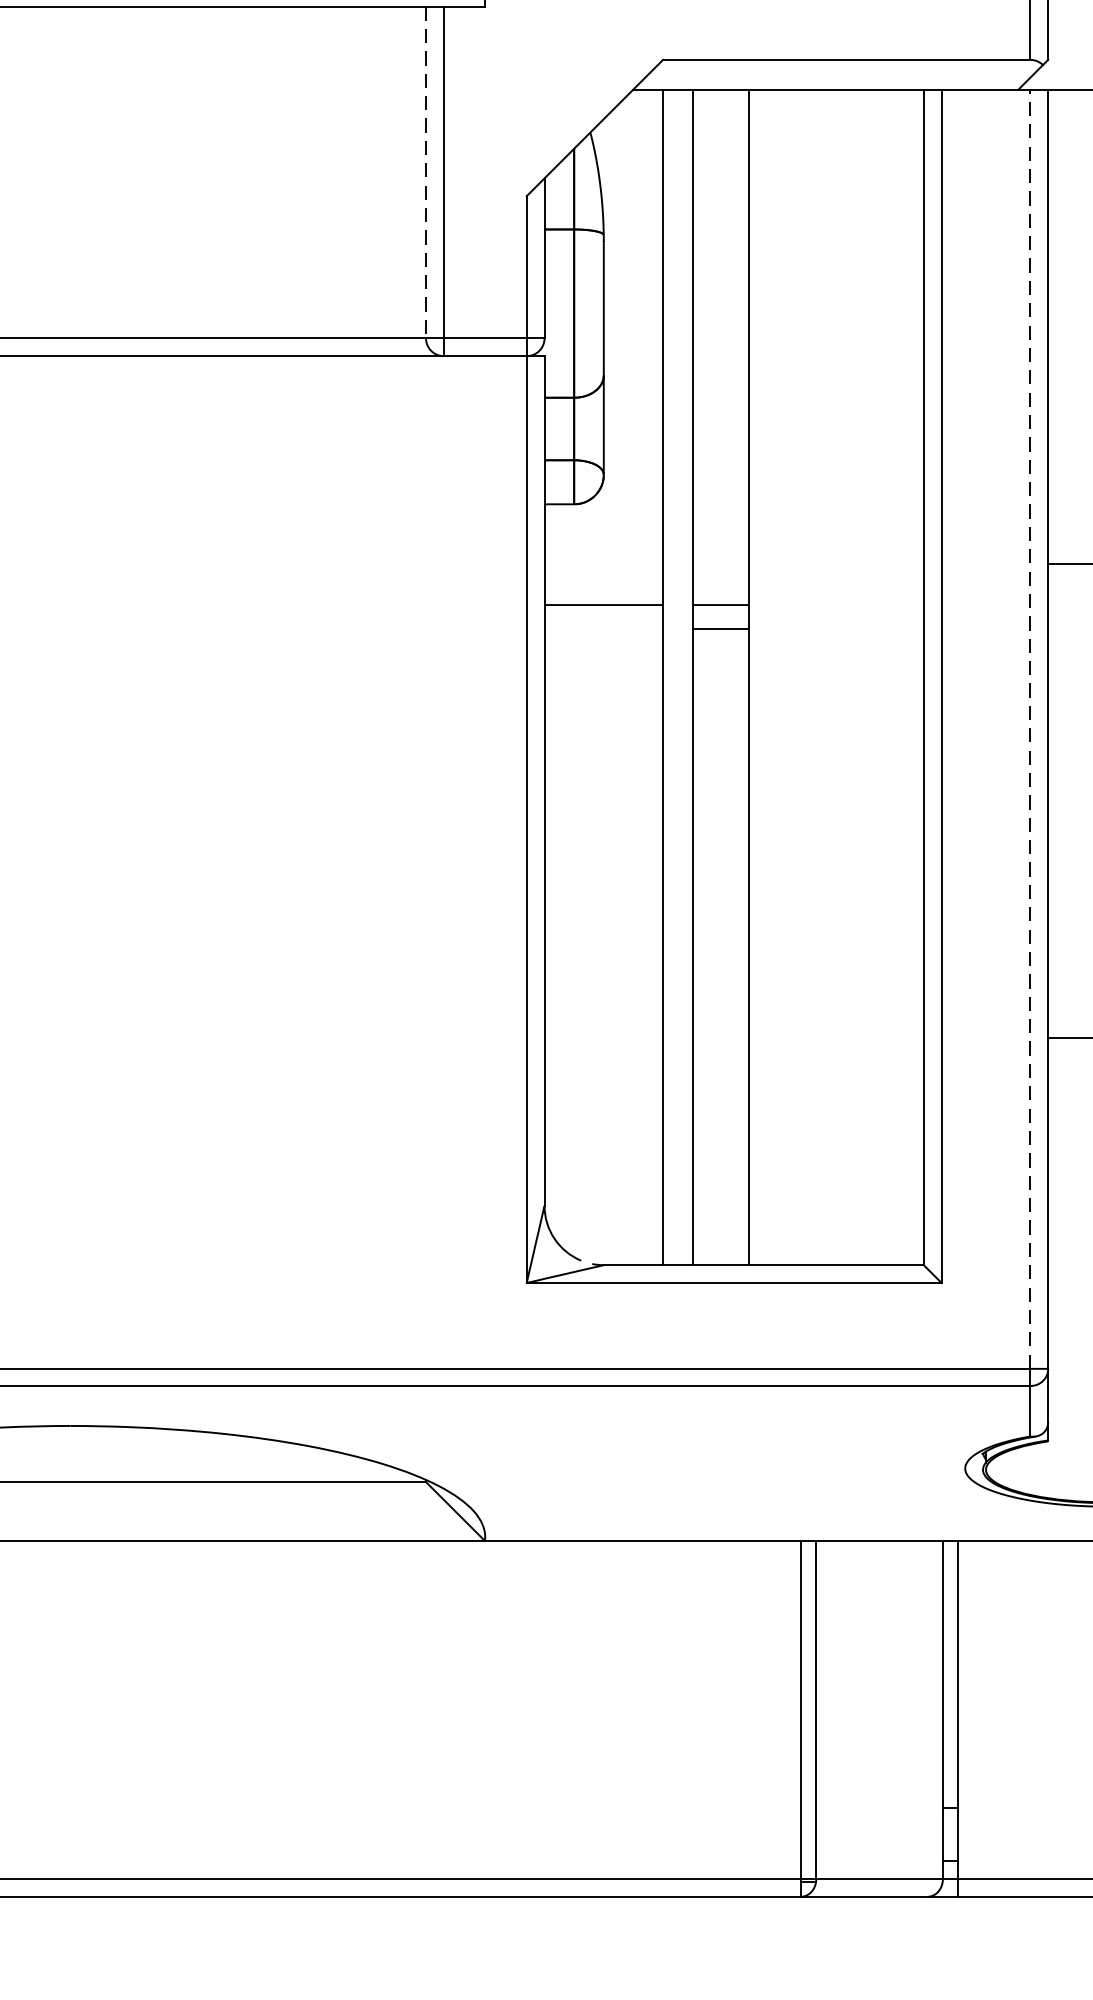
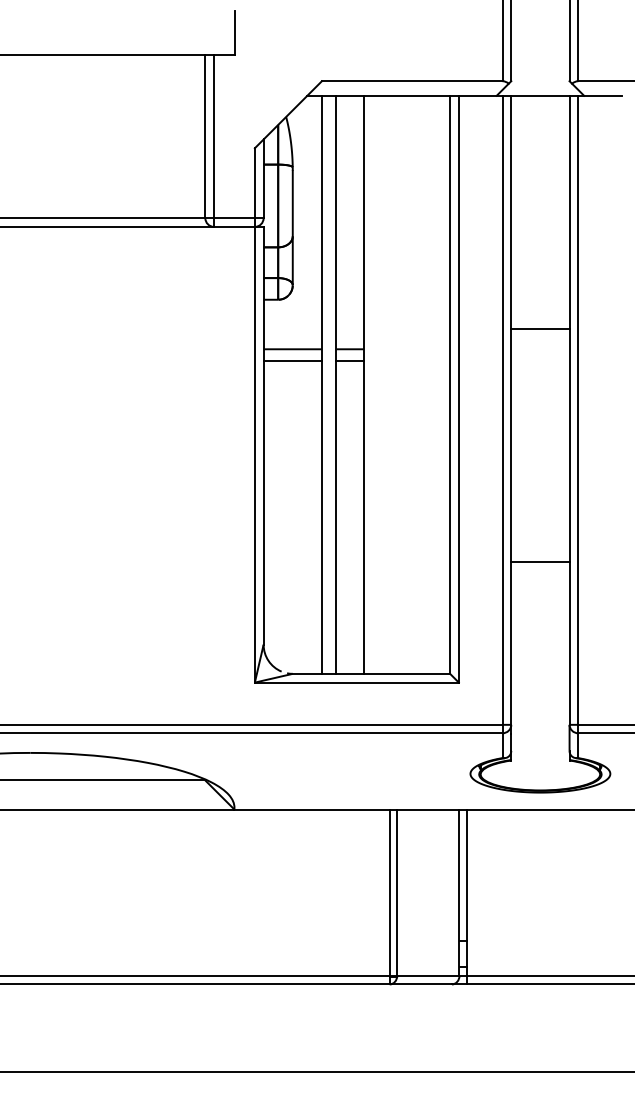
line: (426, 172) -> (205, 136), dashed -> solid
line: (603, 627) -> (292, 360), added
line: (1030, 729) -> (502, 410), dashed -> solid

